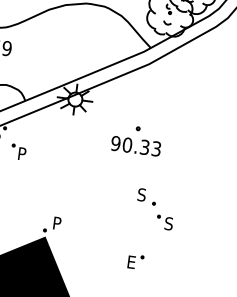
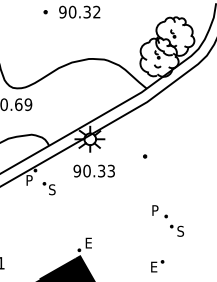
text: (135, 145) -> (93, 170), moved
text: (22, 153) -> (52, 189), P -> S
text: (142, 194) -> (155, 210), S -> P
text: (58, 222) -> (89, 242), P -> E

